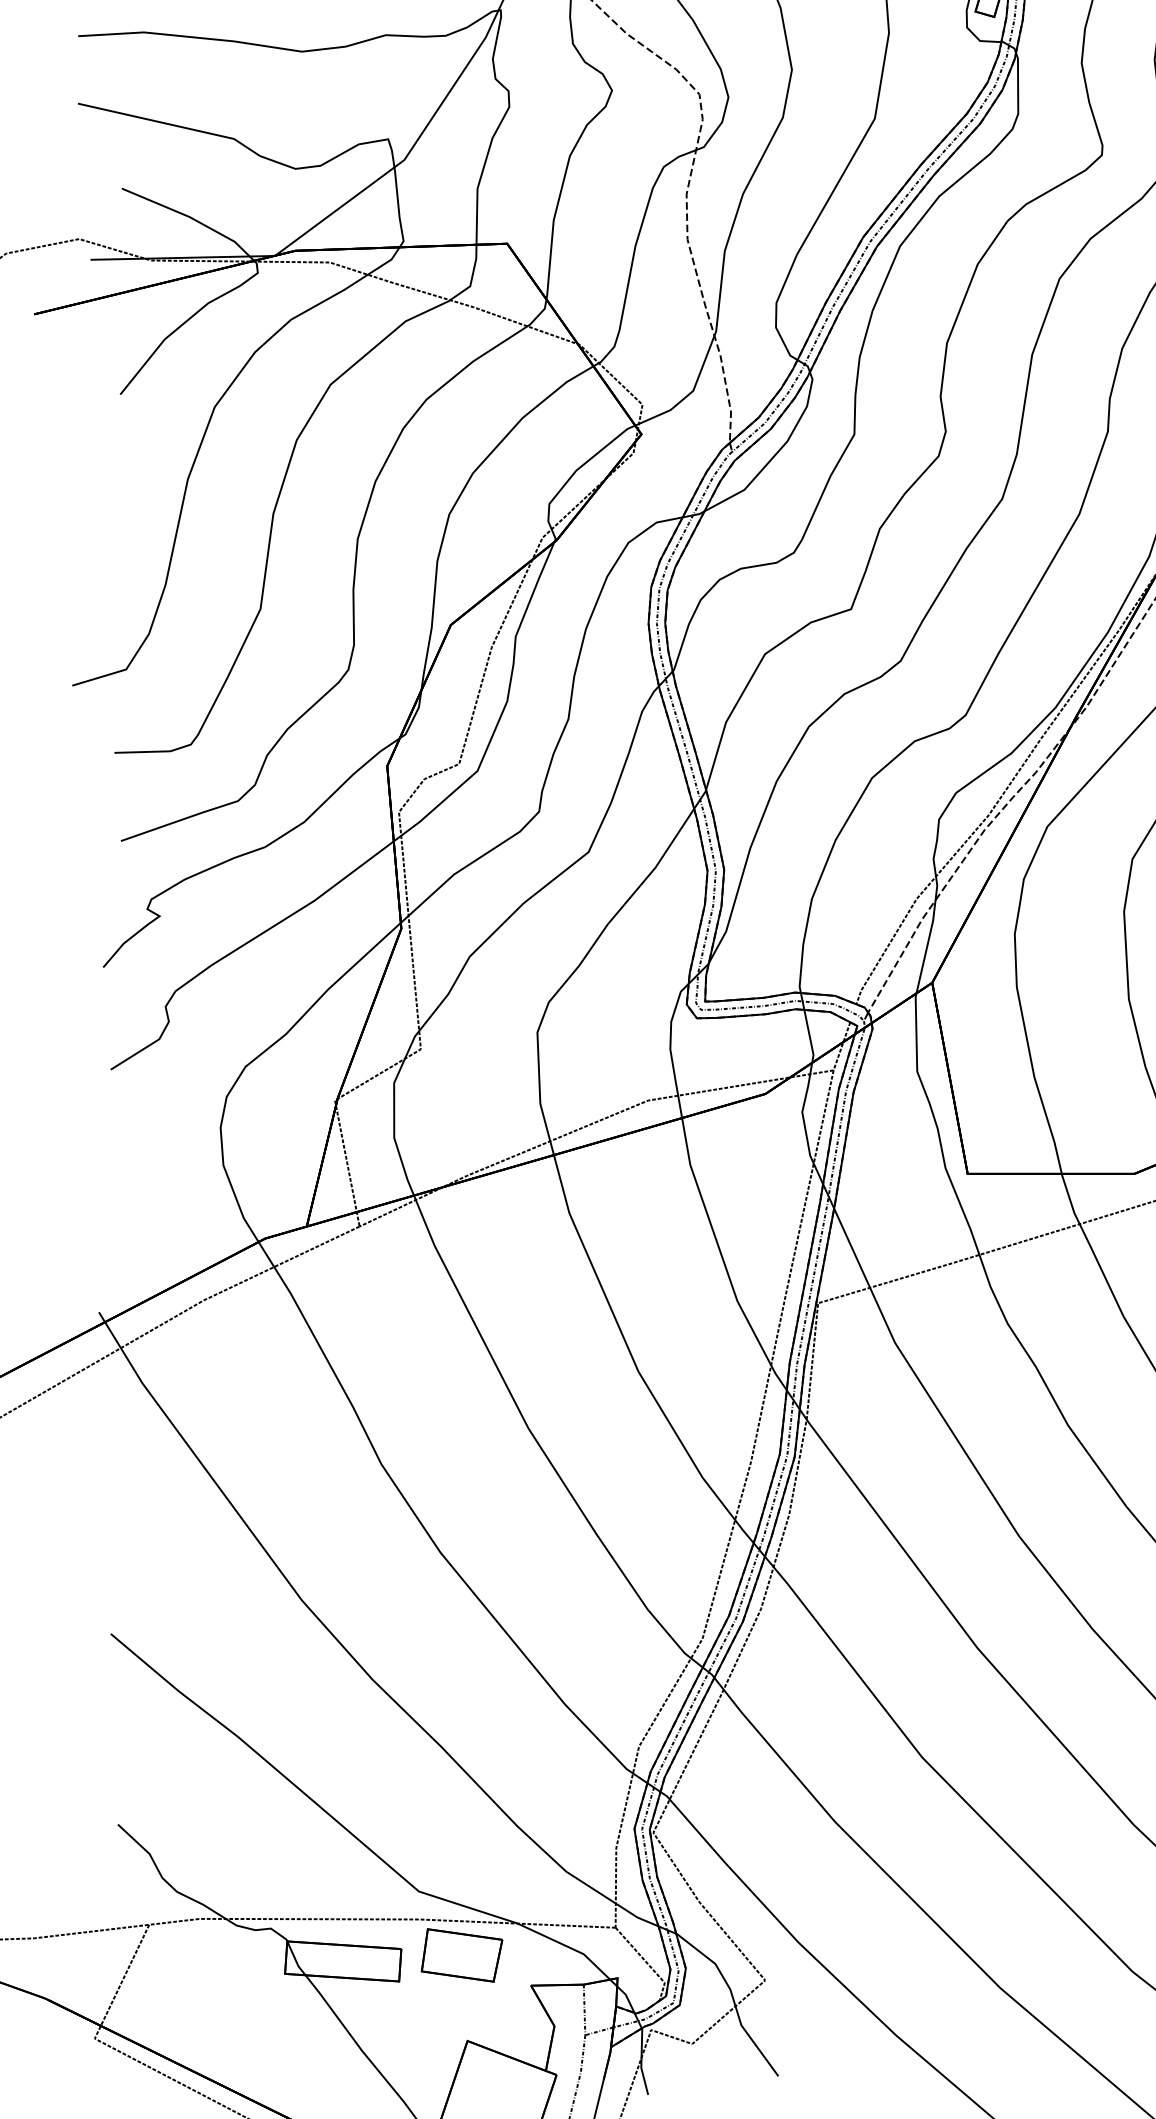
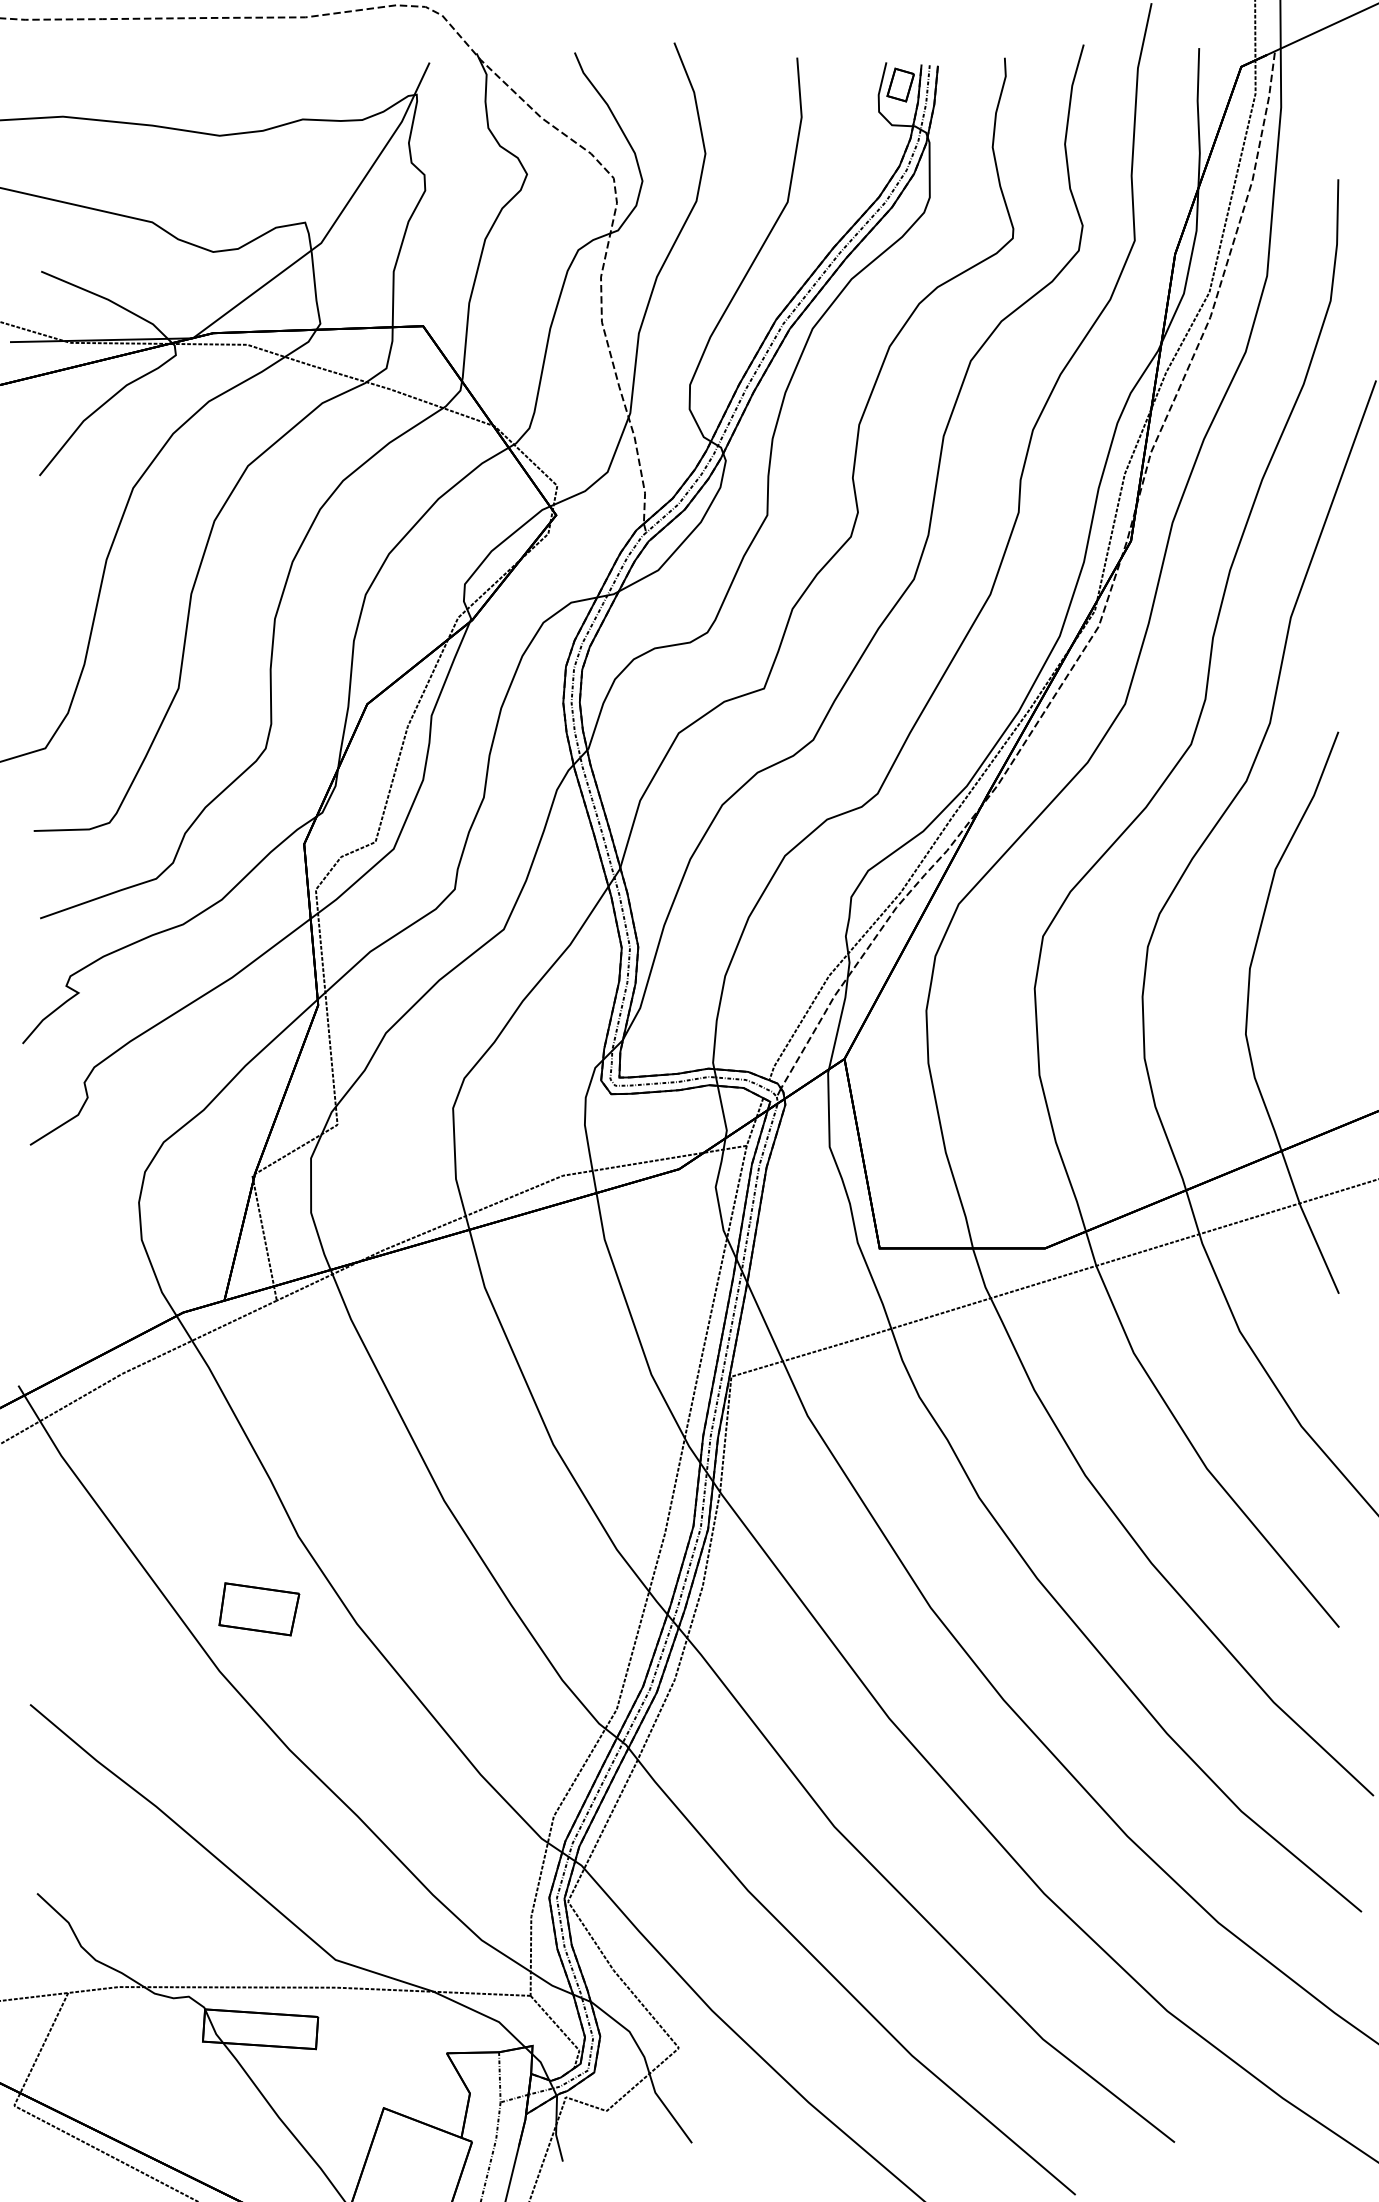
part: (462, 1955) -> (259, 1609), moved

